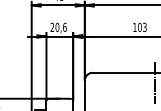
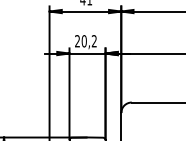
text: (64, 26) -> (93, 40), 20,6 -> 20,2

